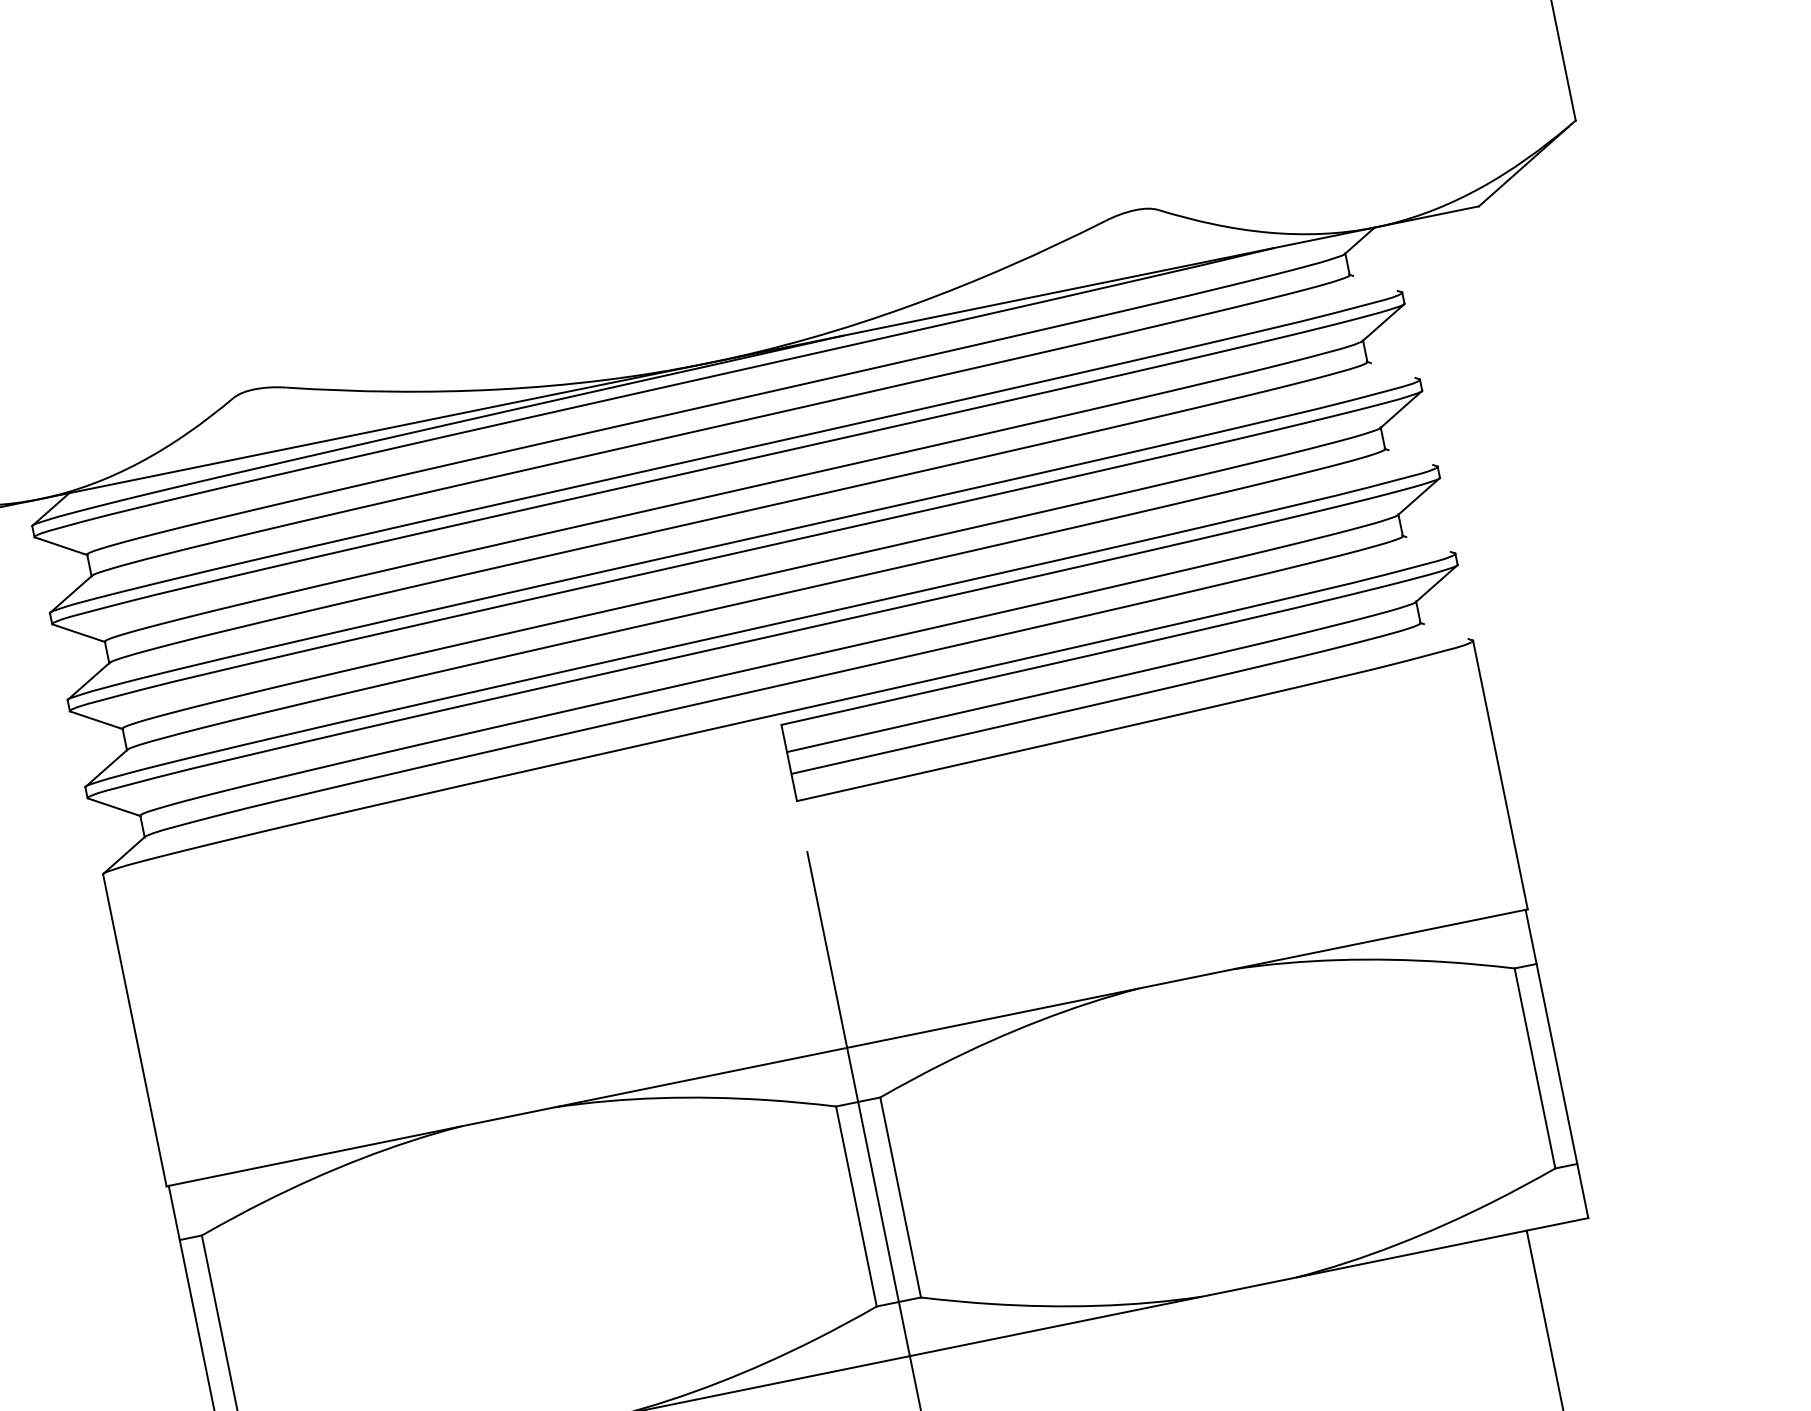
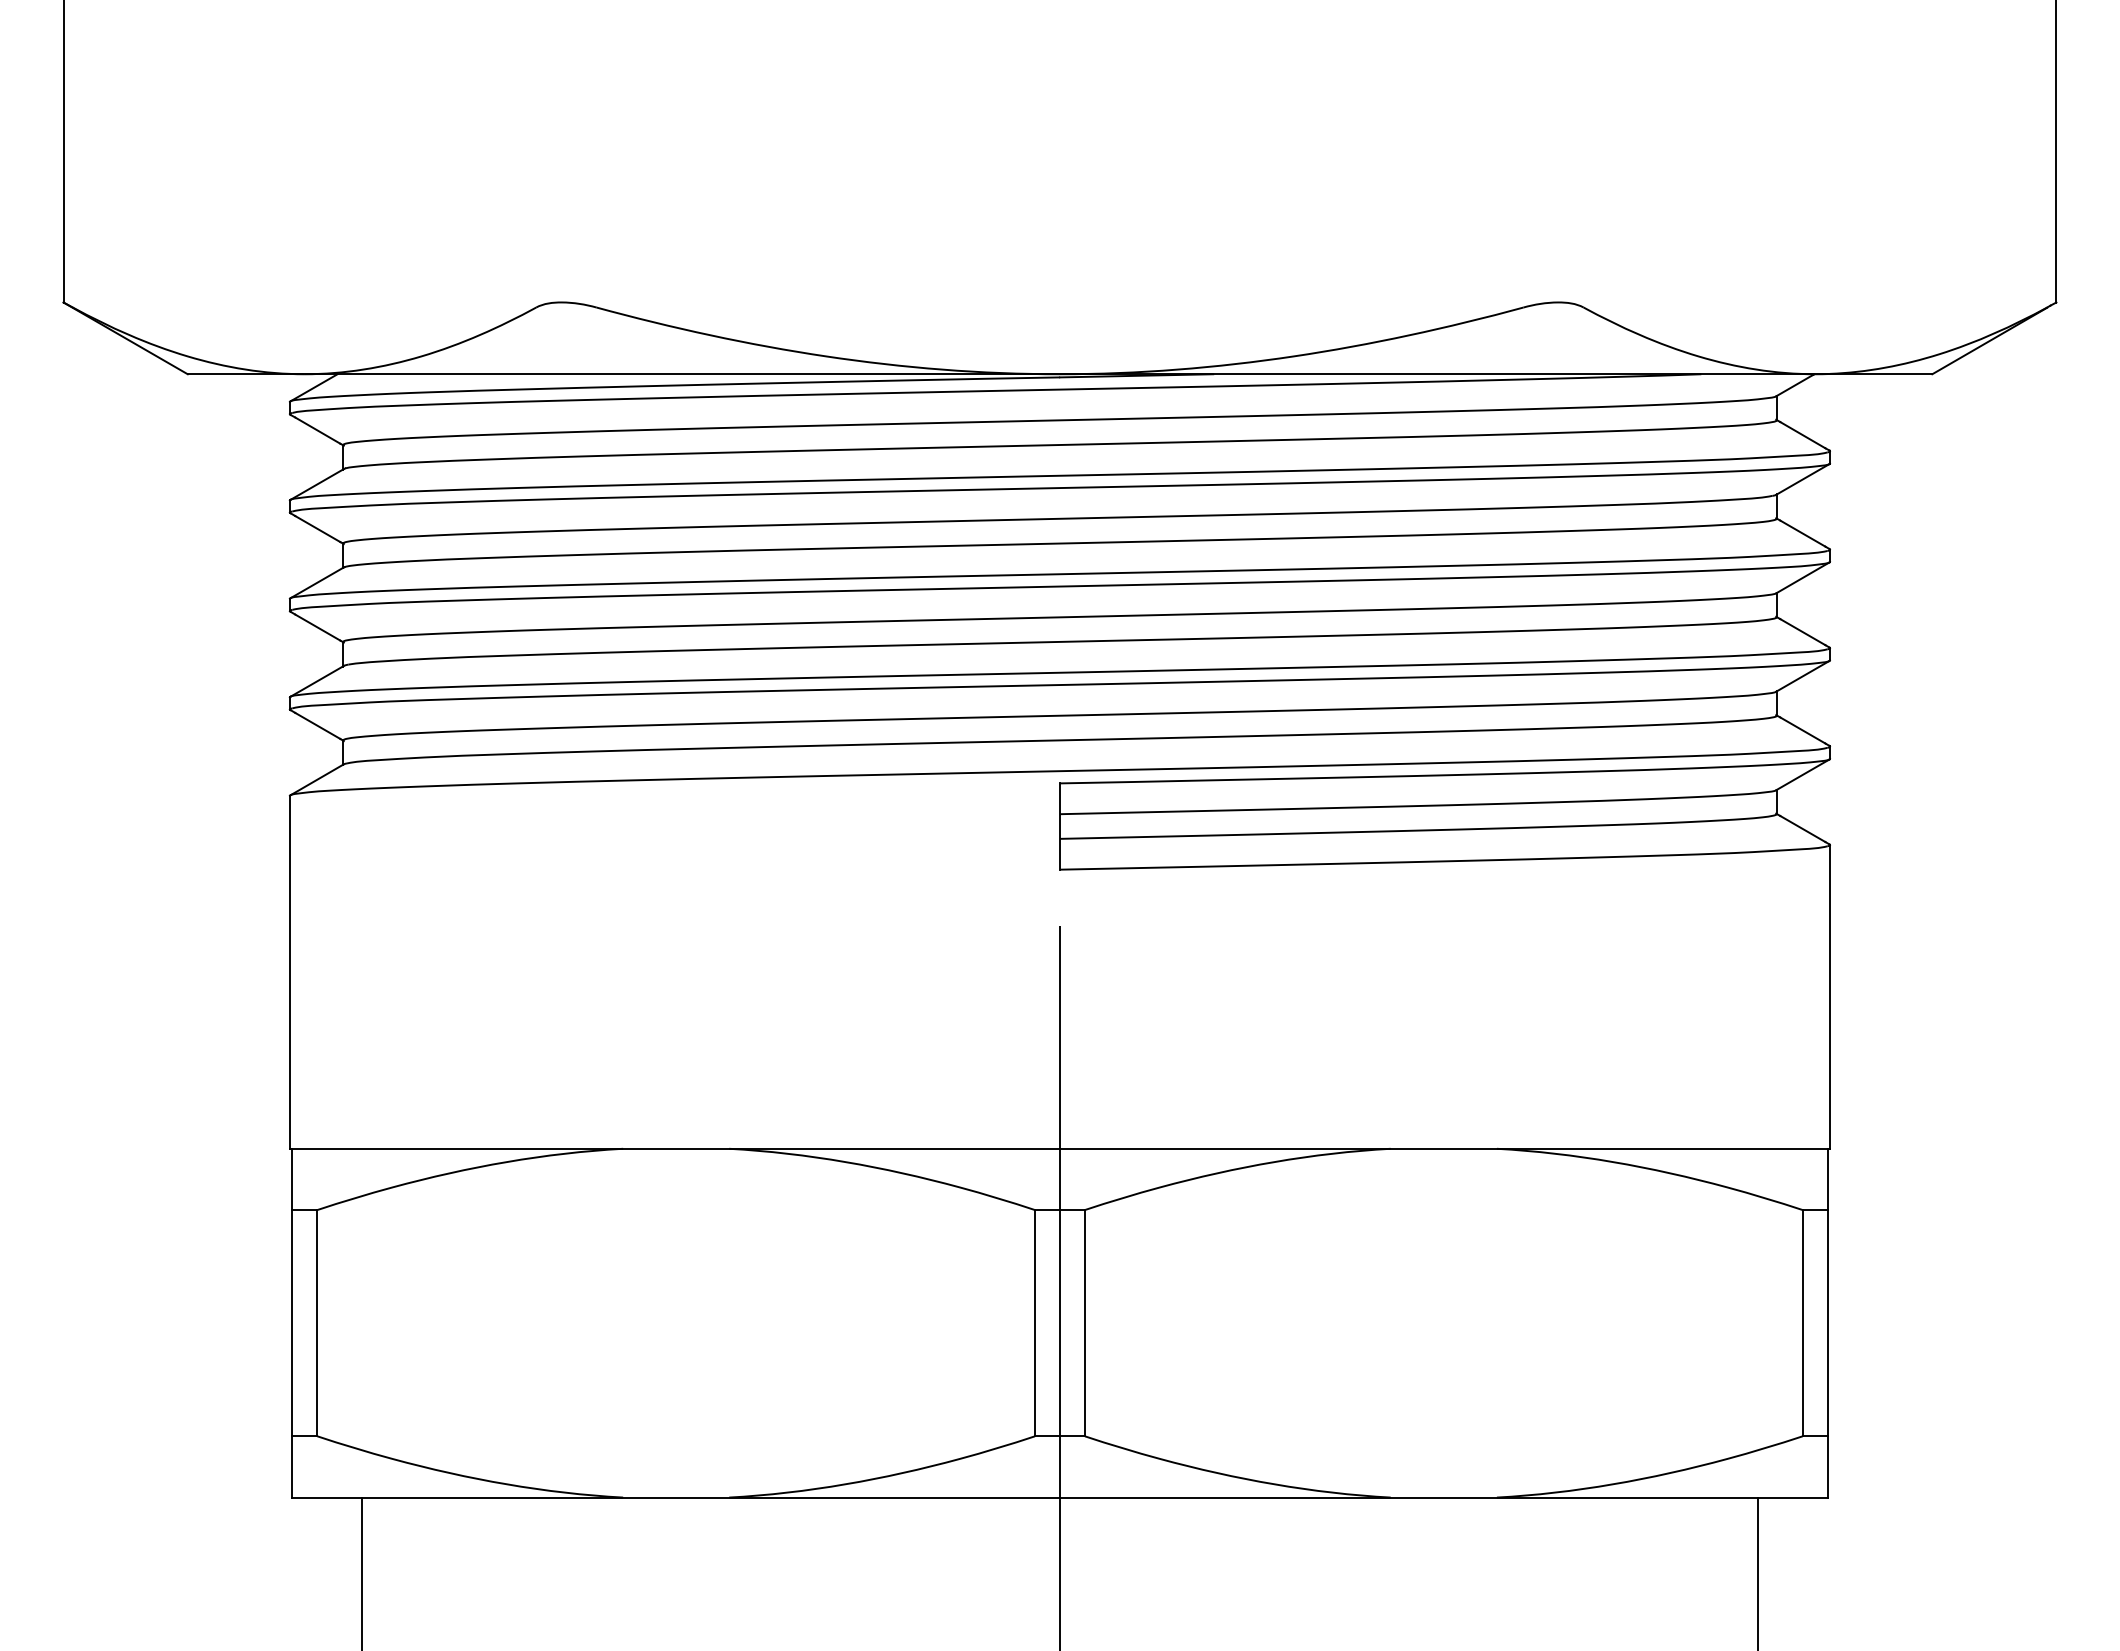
line: (1375, 283) -> (1802, 435), added
line: (1392, 370) -> (1802, 533), added
line: (1410, 457) -> (1802, 632), added
line: (1428, 544) -> (1802, 730), added
line: (1445, 631) -> (1802, 828), added

